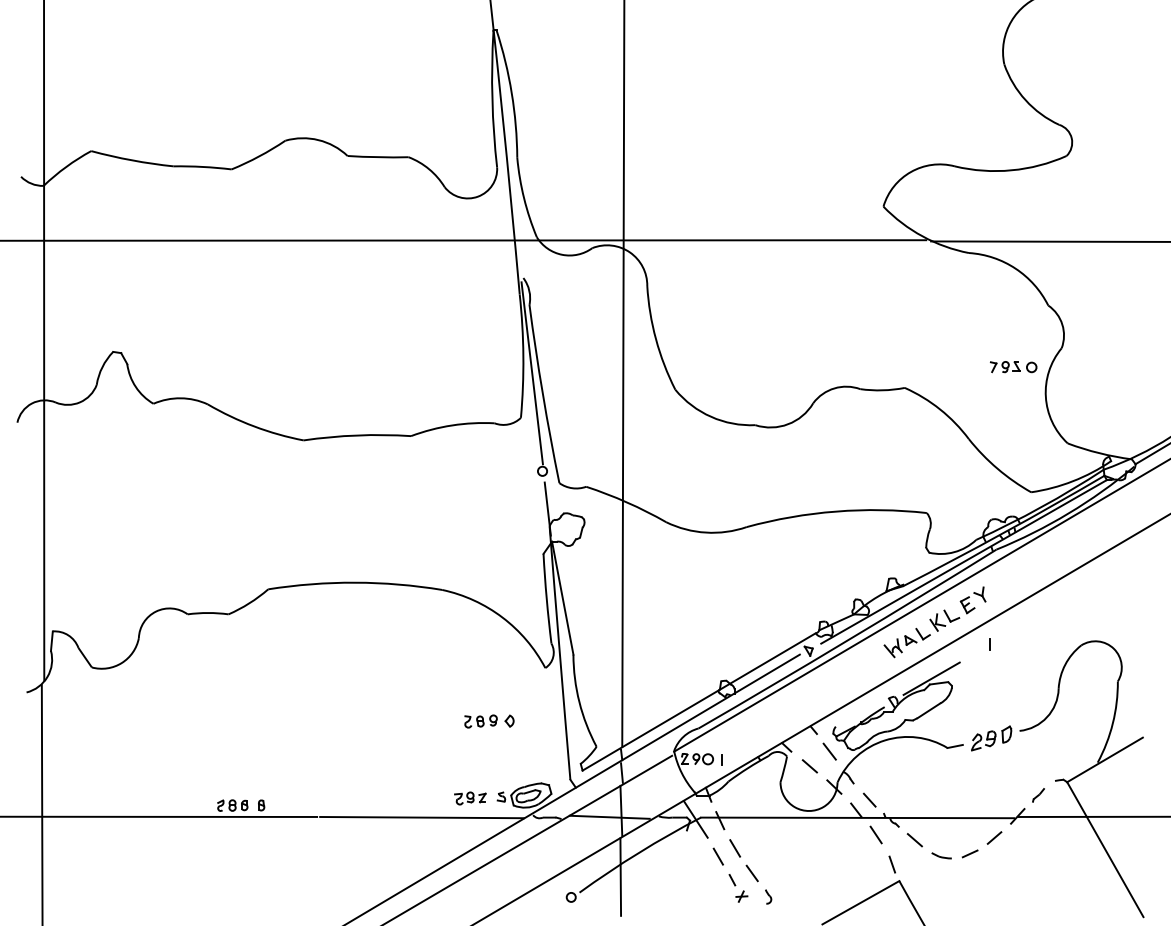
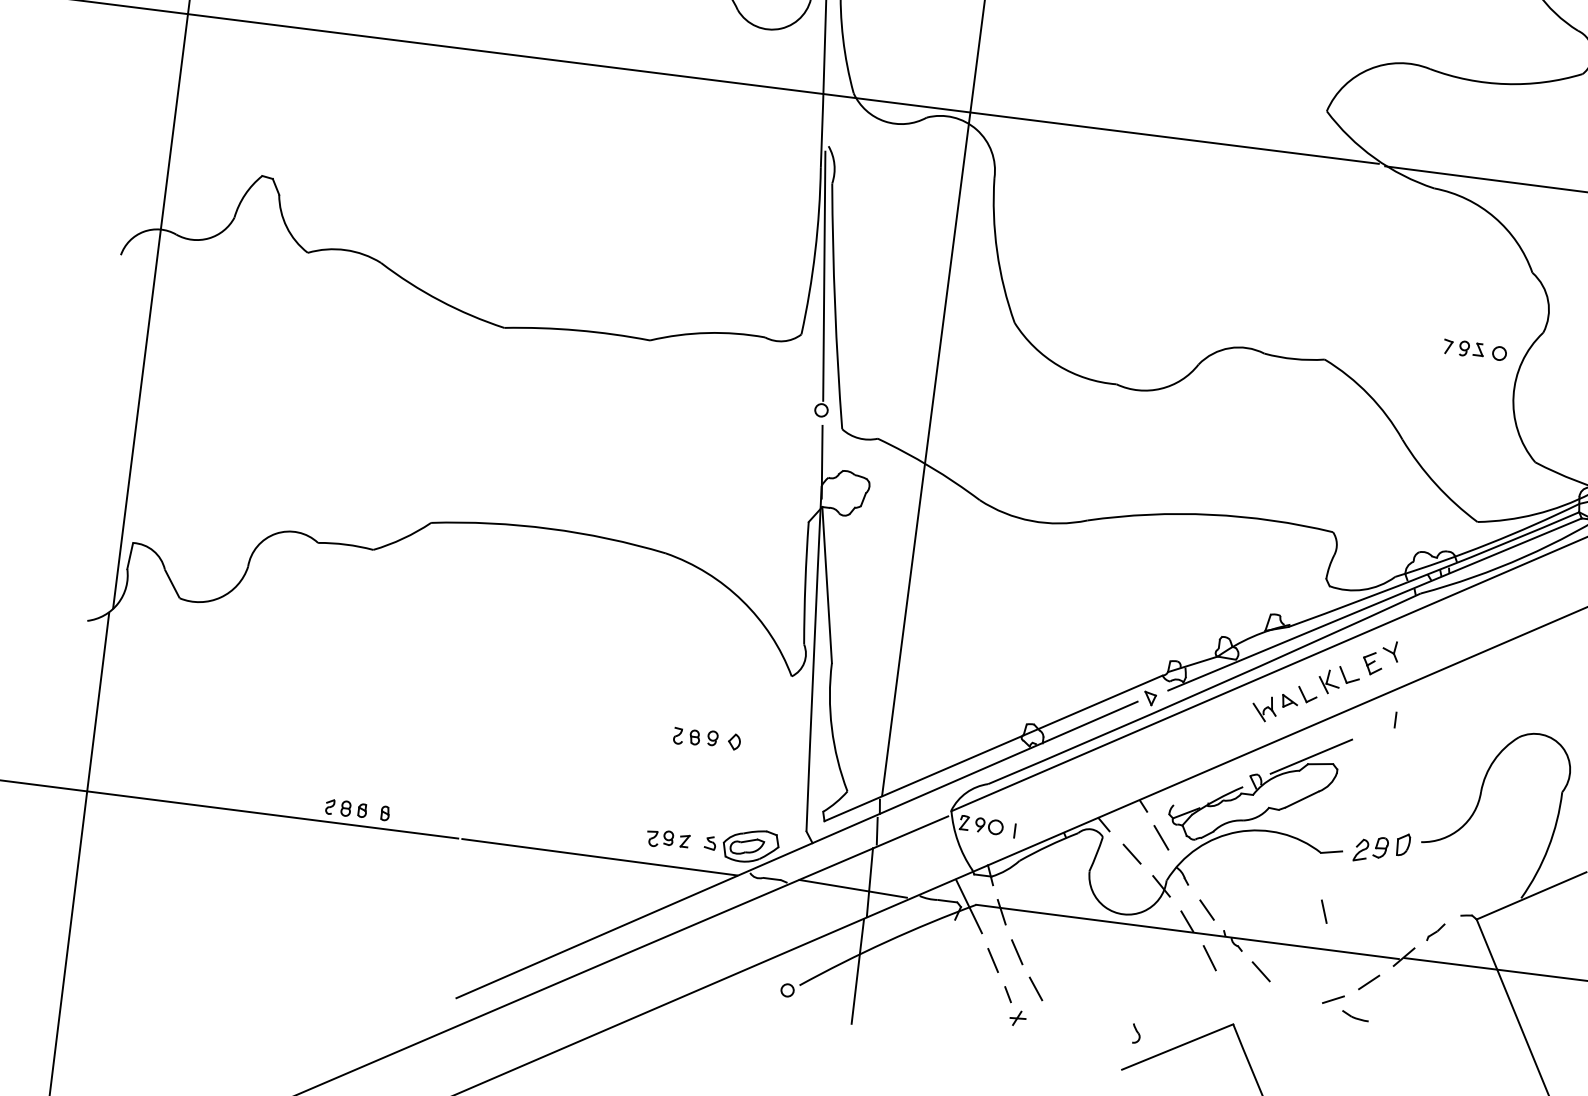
part: (941, 855) -> (1355, 1015), moved
line: (891, 864) -> (1323, 911), moved
part: (768, 896) -> (1136, 1033), moved

